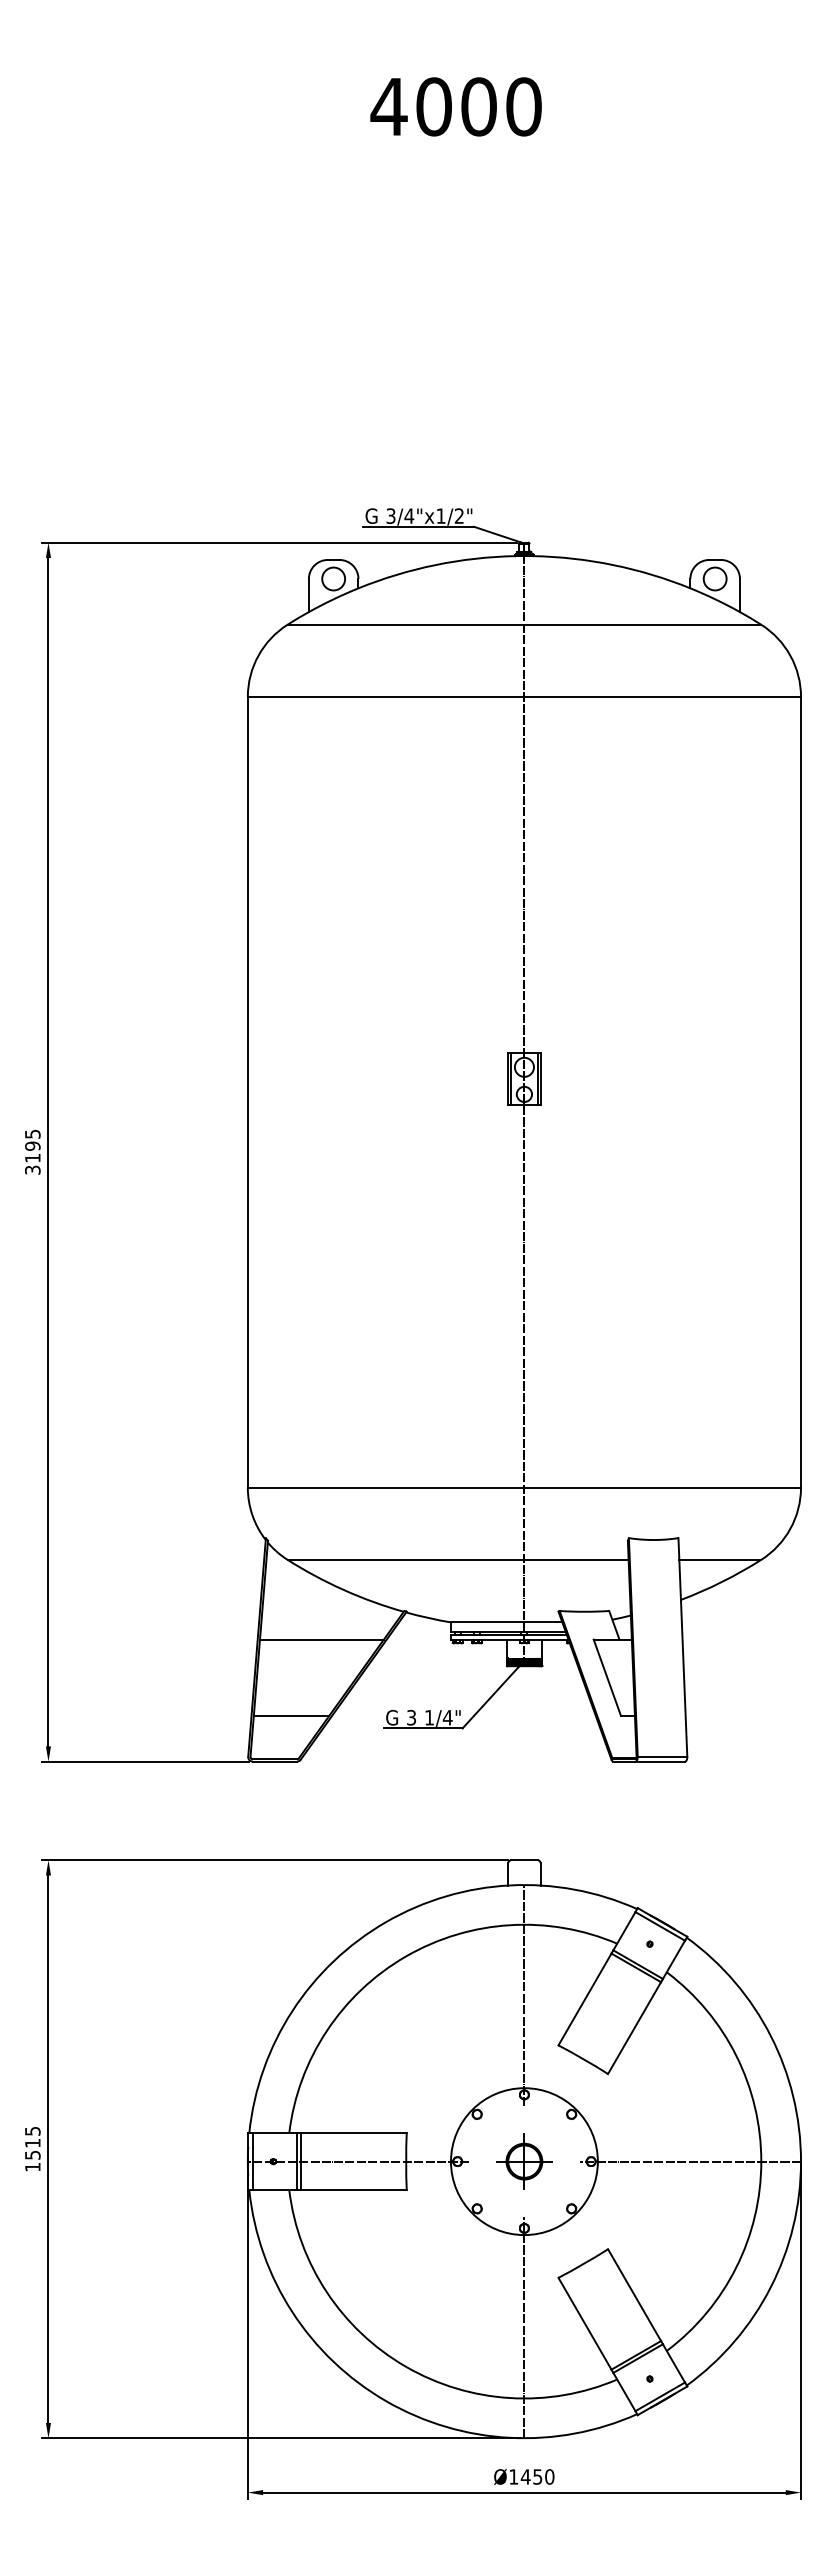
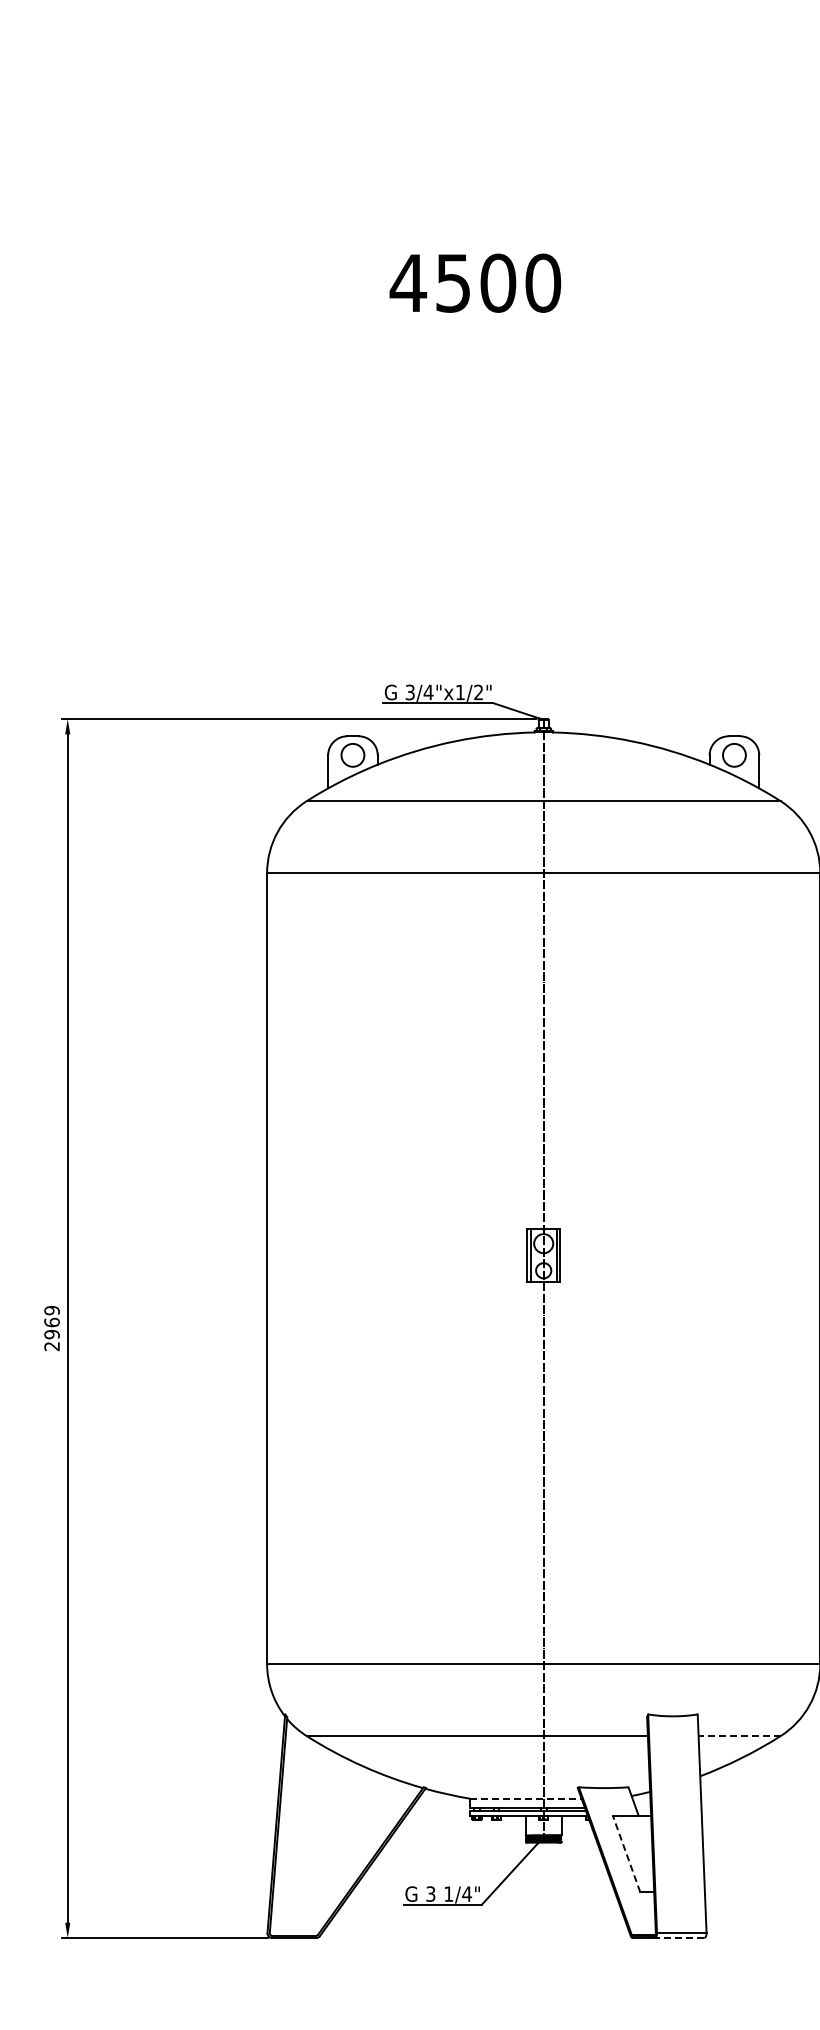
text: (433, 106) -> (452, 282), 4000 -> 4500
text: (32, 1151) -> (51, 1327), 3195 -> 2969
line: (720, 1559) -> (739, 1735), solid -> dashed
line: (506, 1622) -> (525, 1798), solid -> dashed
line: (321, 1639) -> (340, 1815), removed
line: (607, 1677) -> (626, 1853), solid -> dashed
line: (291, 1715) -> (310, 1891), removed
line: (660, 1761) -> (679, 1937), solid -> dashed

